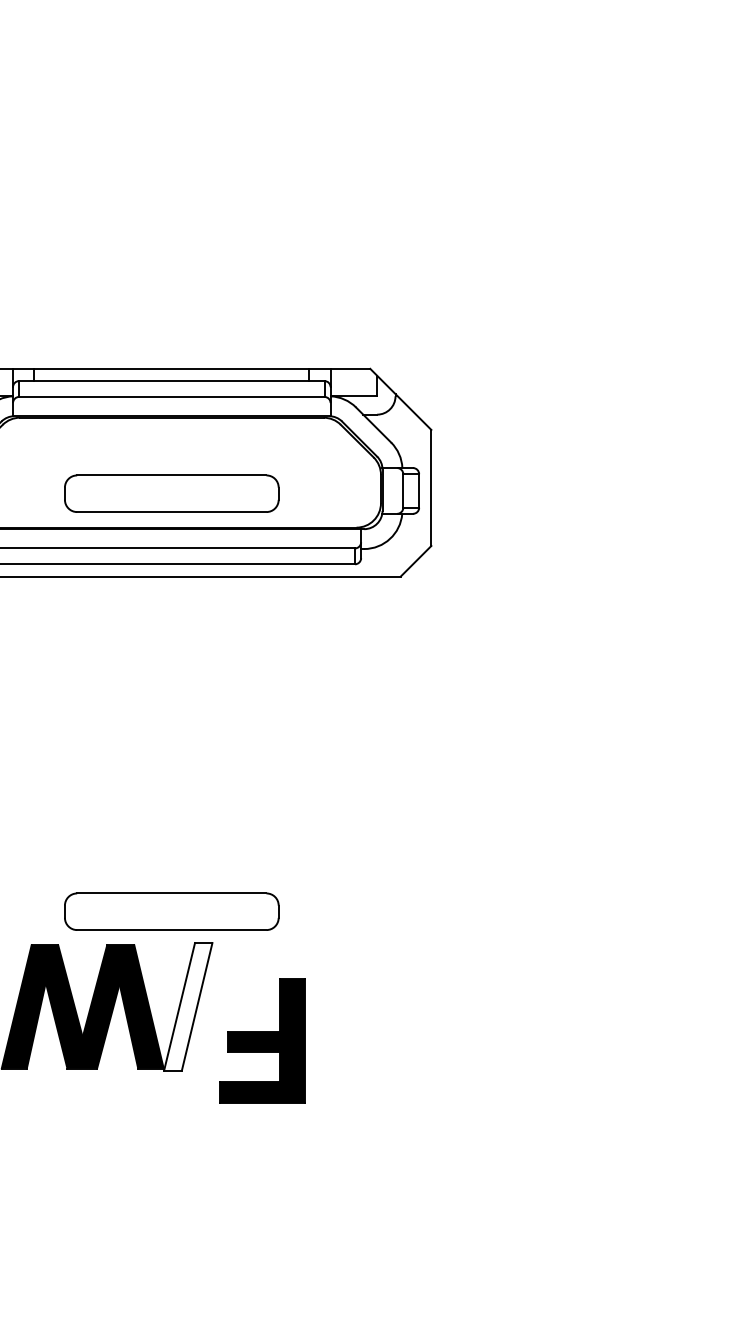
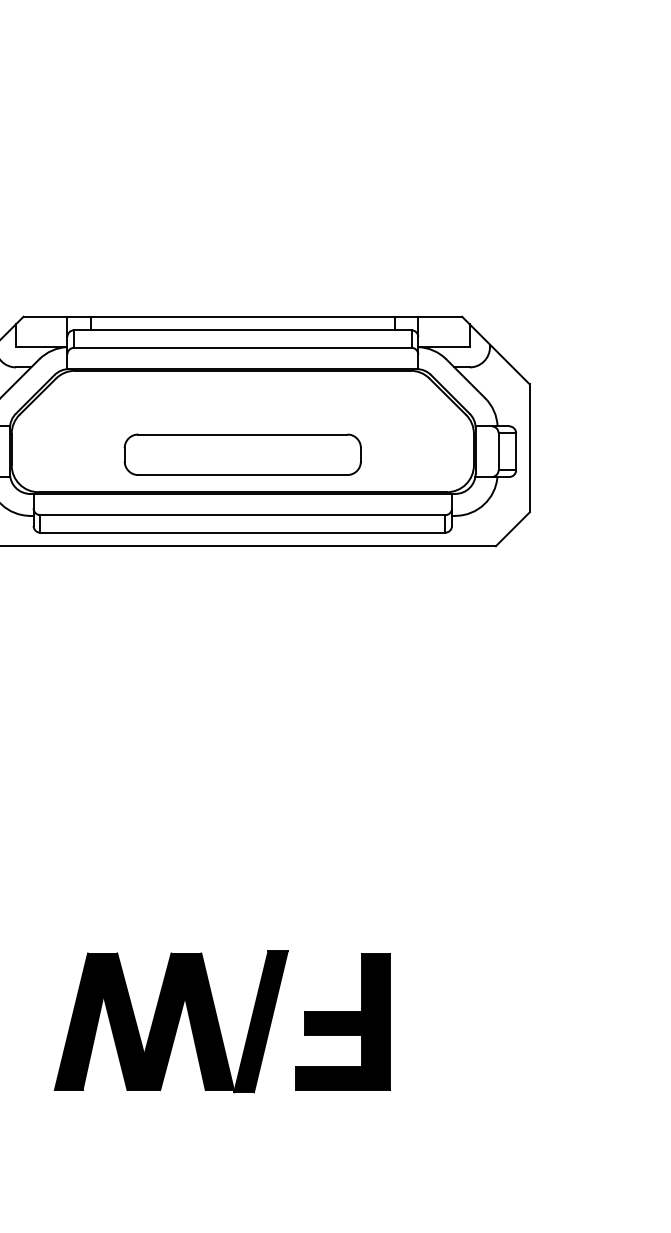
part: (171, 911) -> (242, 916), removed
fill: (188, 1006) -> (261, 1021), added
part: (262, 1040) -> (343, 1021), moved

